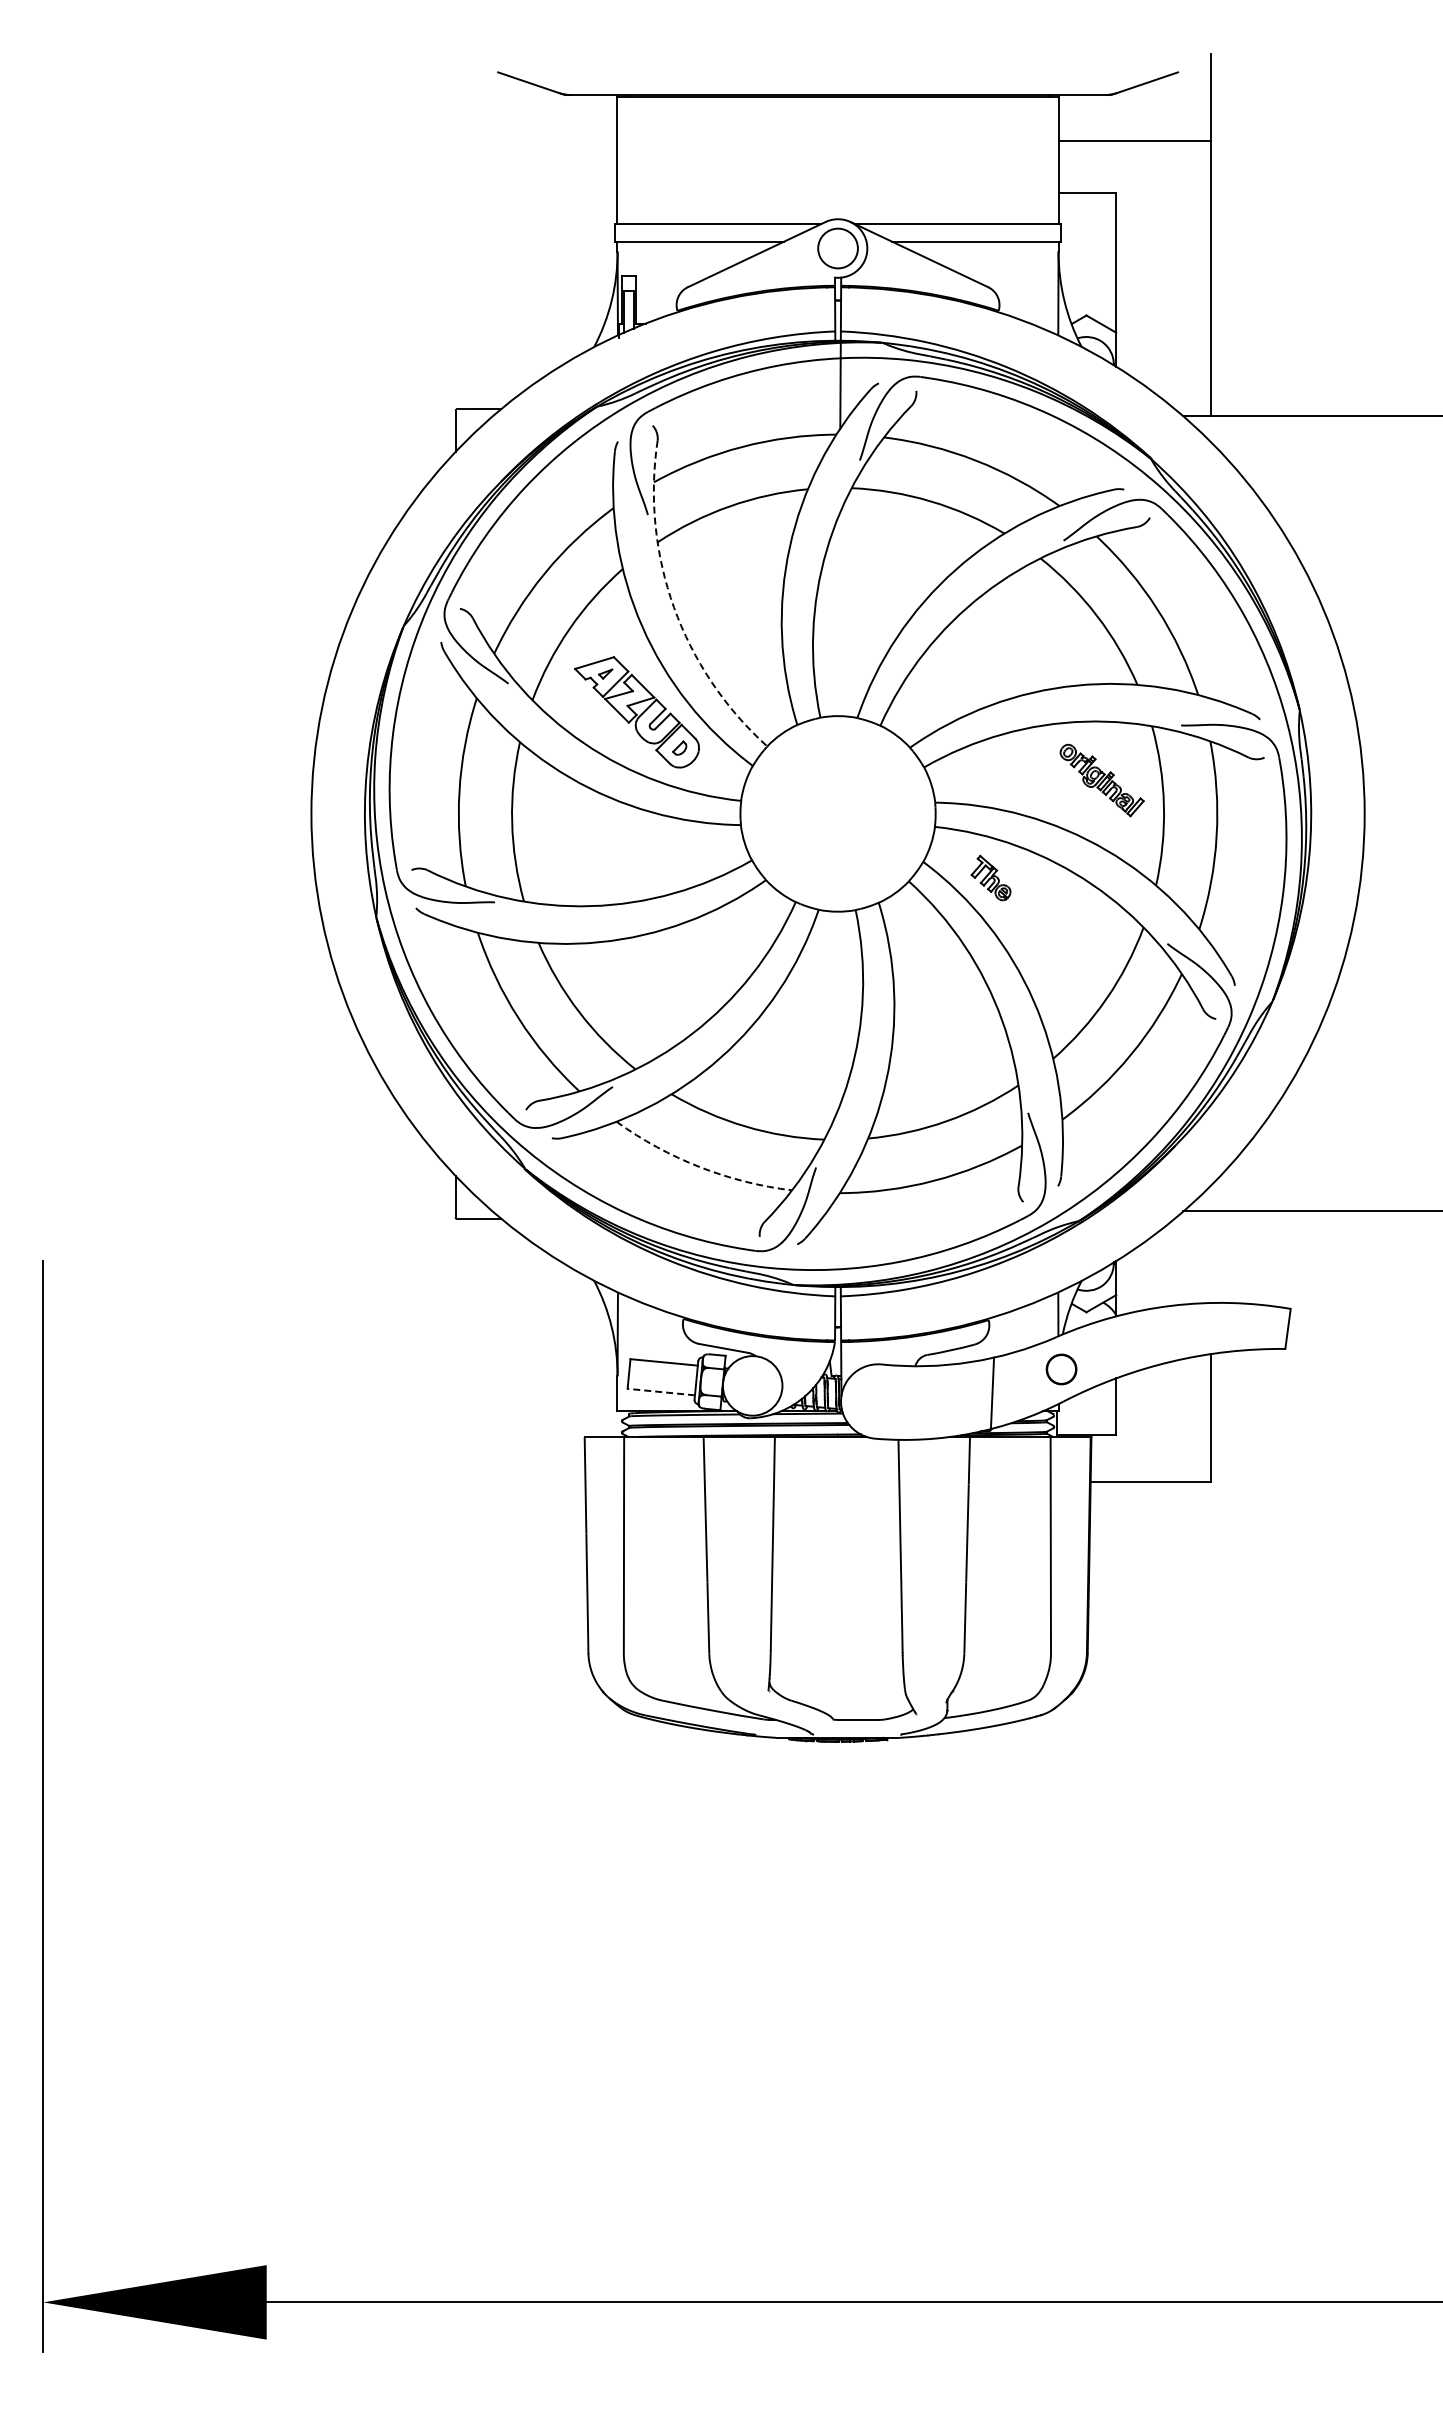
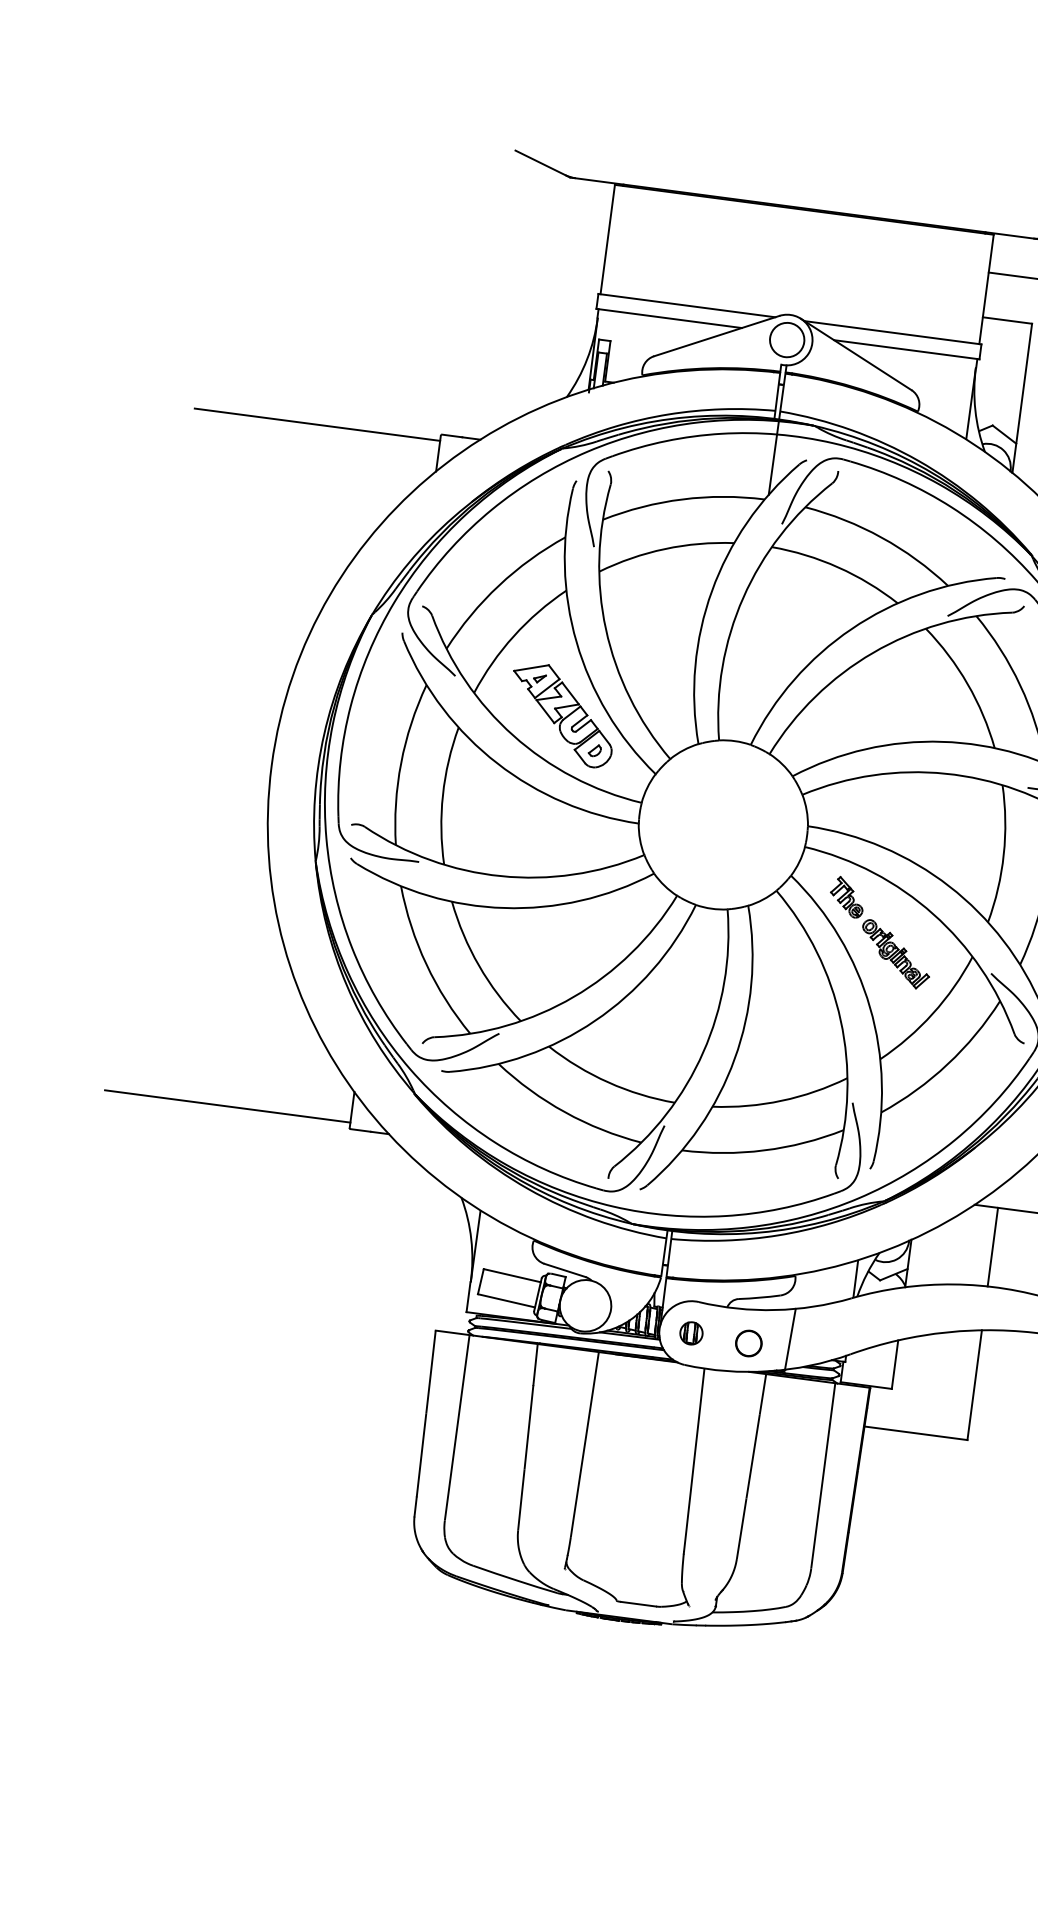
line: (312, 416) -> (317, 424), added
arc: (673, 607) -> (605, 629), dashed -> solid
part: (1101, 780) -> (895, 954), moved
arc: (699, 1167) -> (564, 1112), dashed -> solid
line: (312, 1211) -> (227, 1106), added
line: (1210, 1257) -> (992, 1247), added
part: (1061, 1369) -> (748, 1343), moved
line: (661, 1392) -> (506, 1301), dashed -> solid
part: (878, 1401) -> (691, 1333), added

